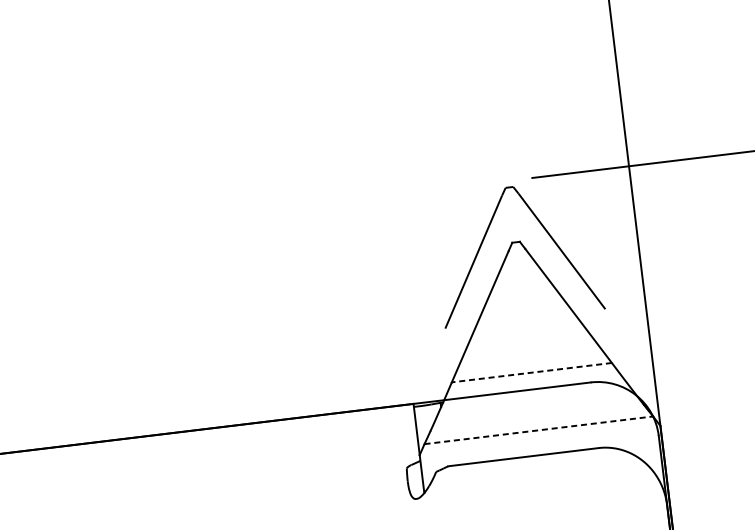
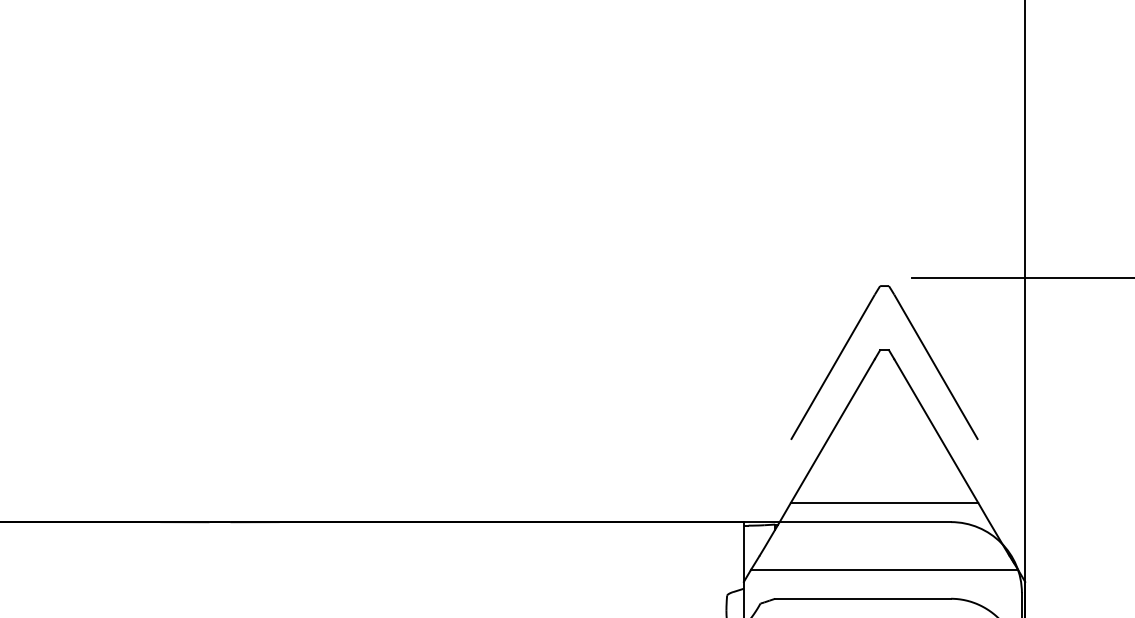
line: (531, 372) -> (884, 502), dashed -> solid
line: (538, 430) -> (884, 570), dashed -> solid

